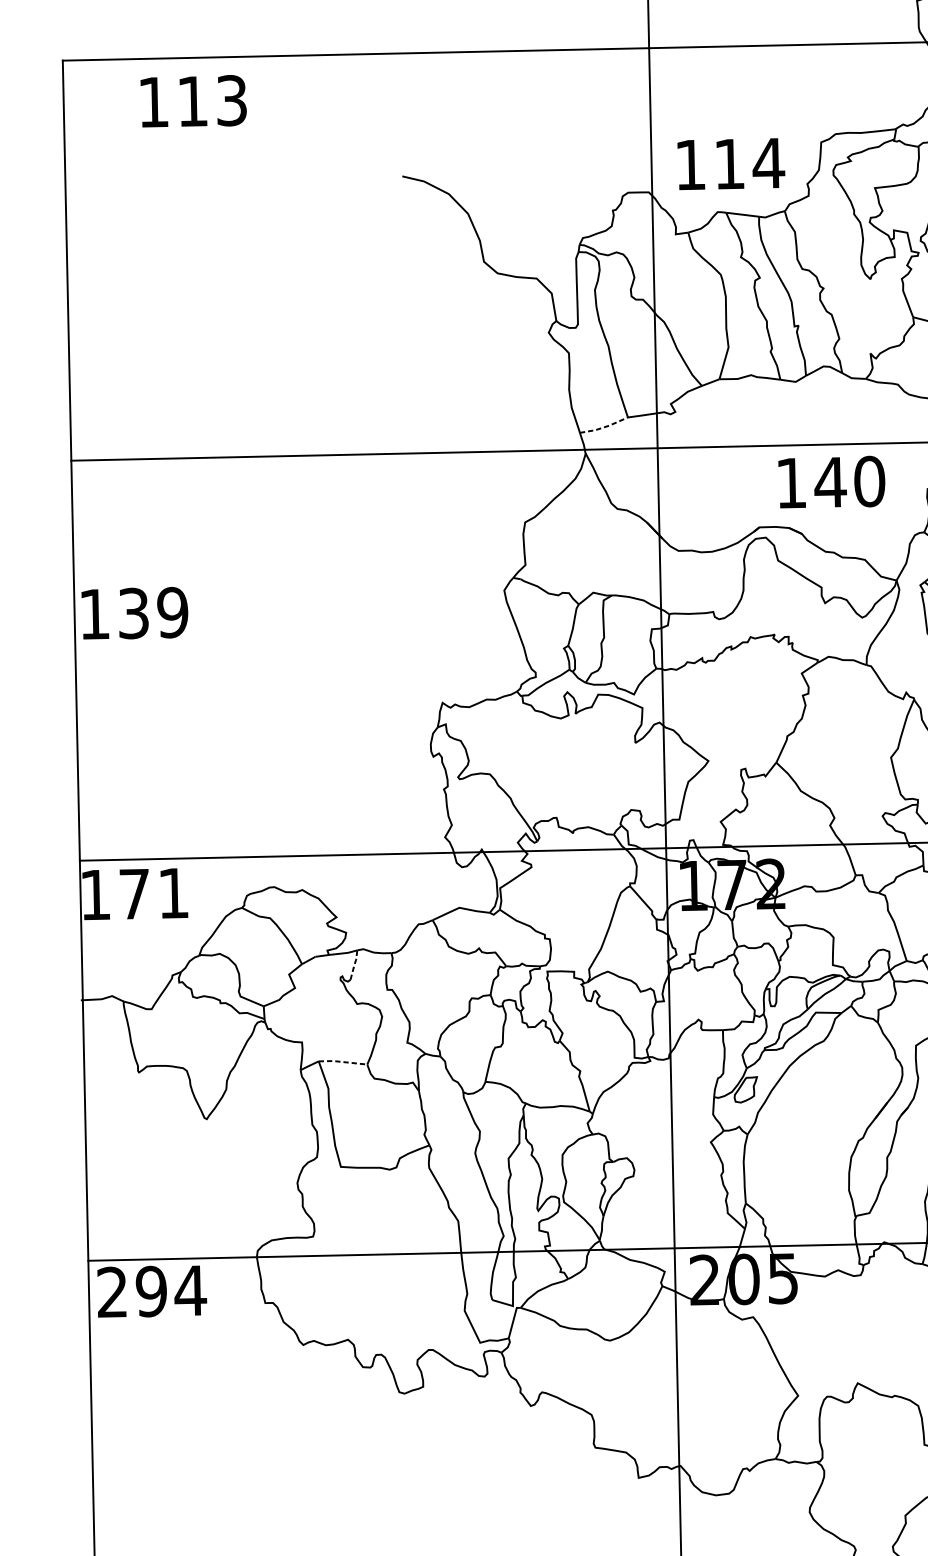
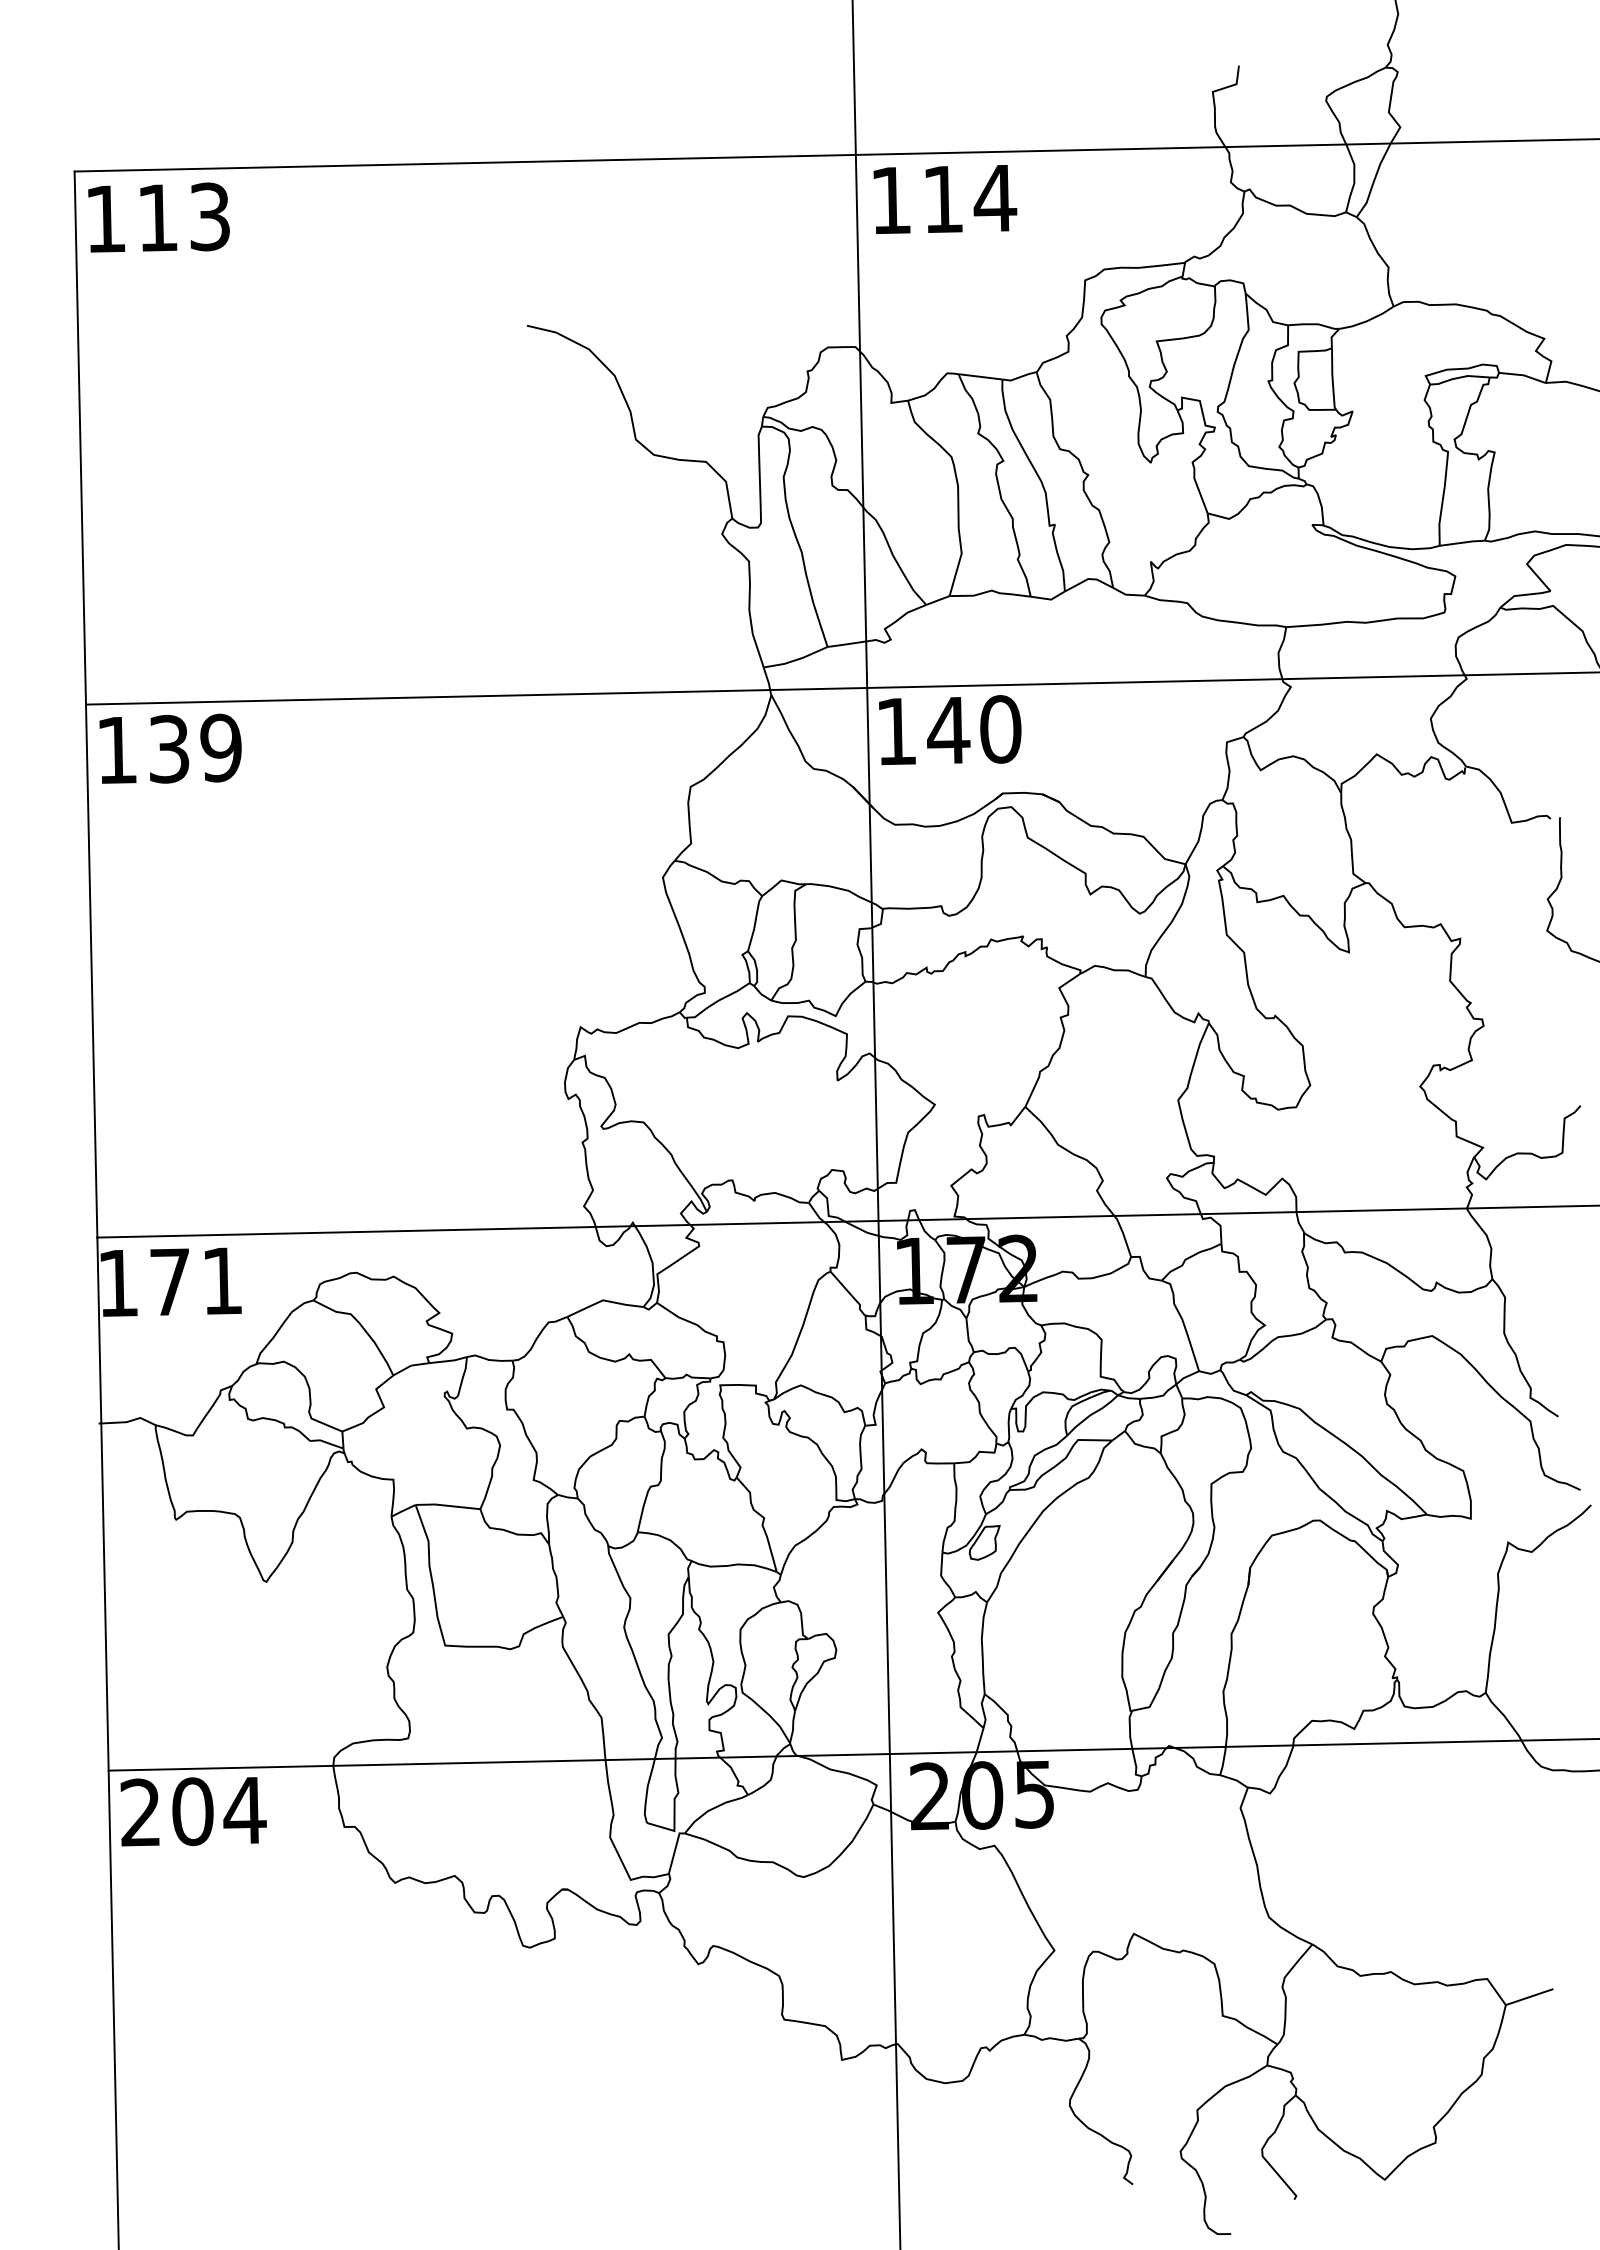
text: (193, 101) -> (158, 217), moved
text: (731, 164) -> (945, 199), moved
line: (604, 427) -> (796, 660), dashed -> solid
text: (831, 482) -> (950, 730), moved
text: (134, 612) -> (170, 748), moved
line: (354, 964) -> (463, 1376), dashed -> solid
line: (342, 1061) -> (447, 1505), dashed -> solid
text: (151, 1291) -> (192, 1811), 294 -> 204

